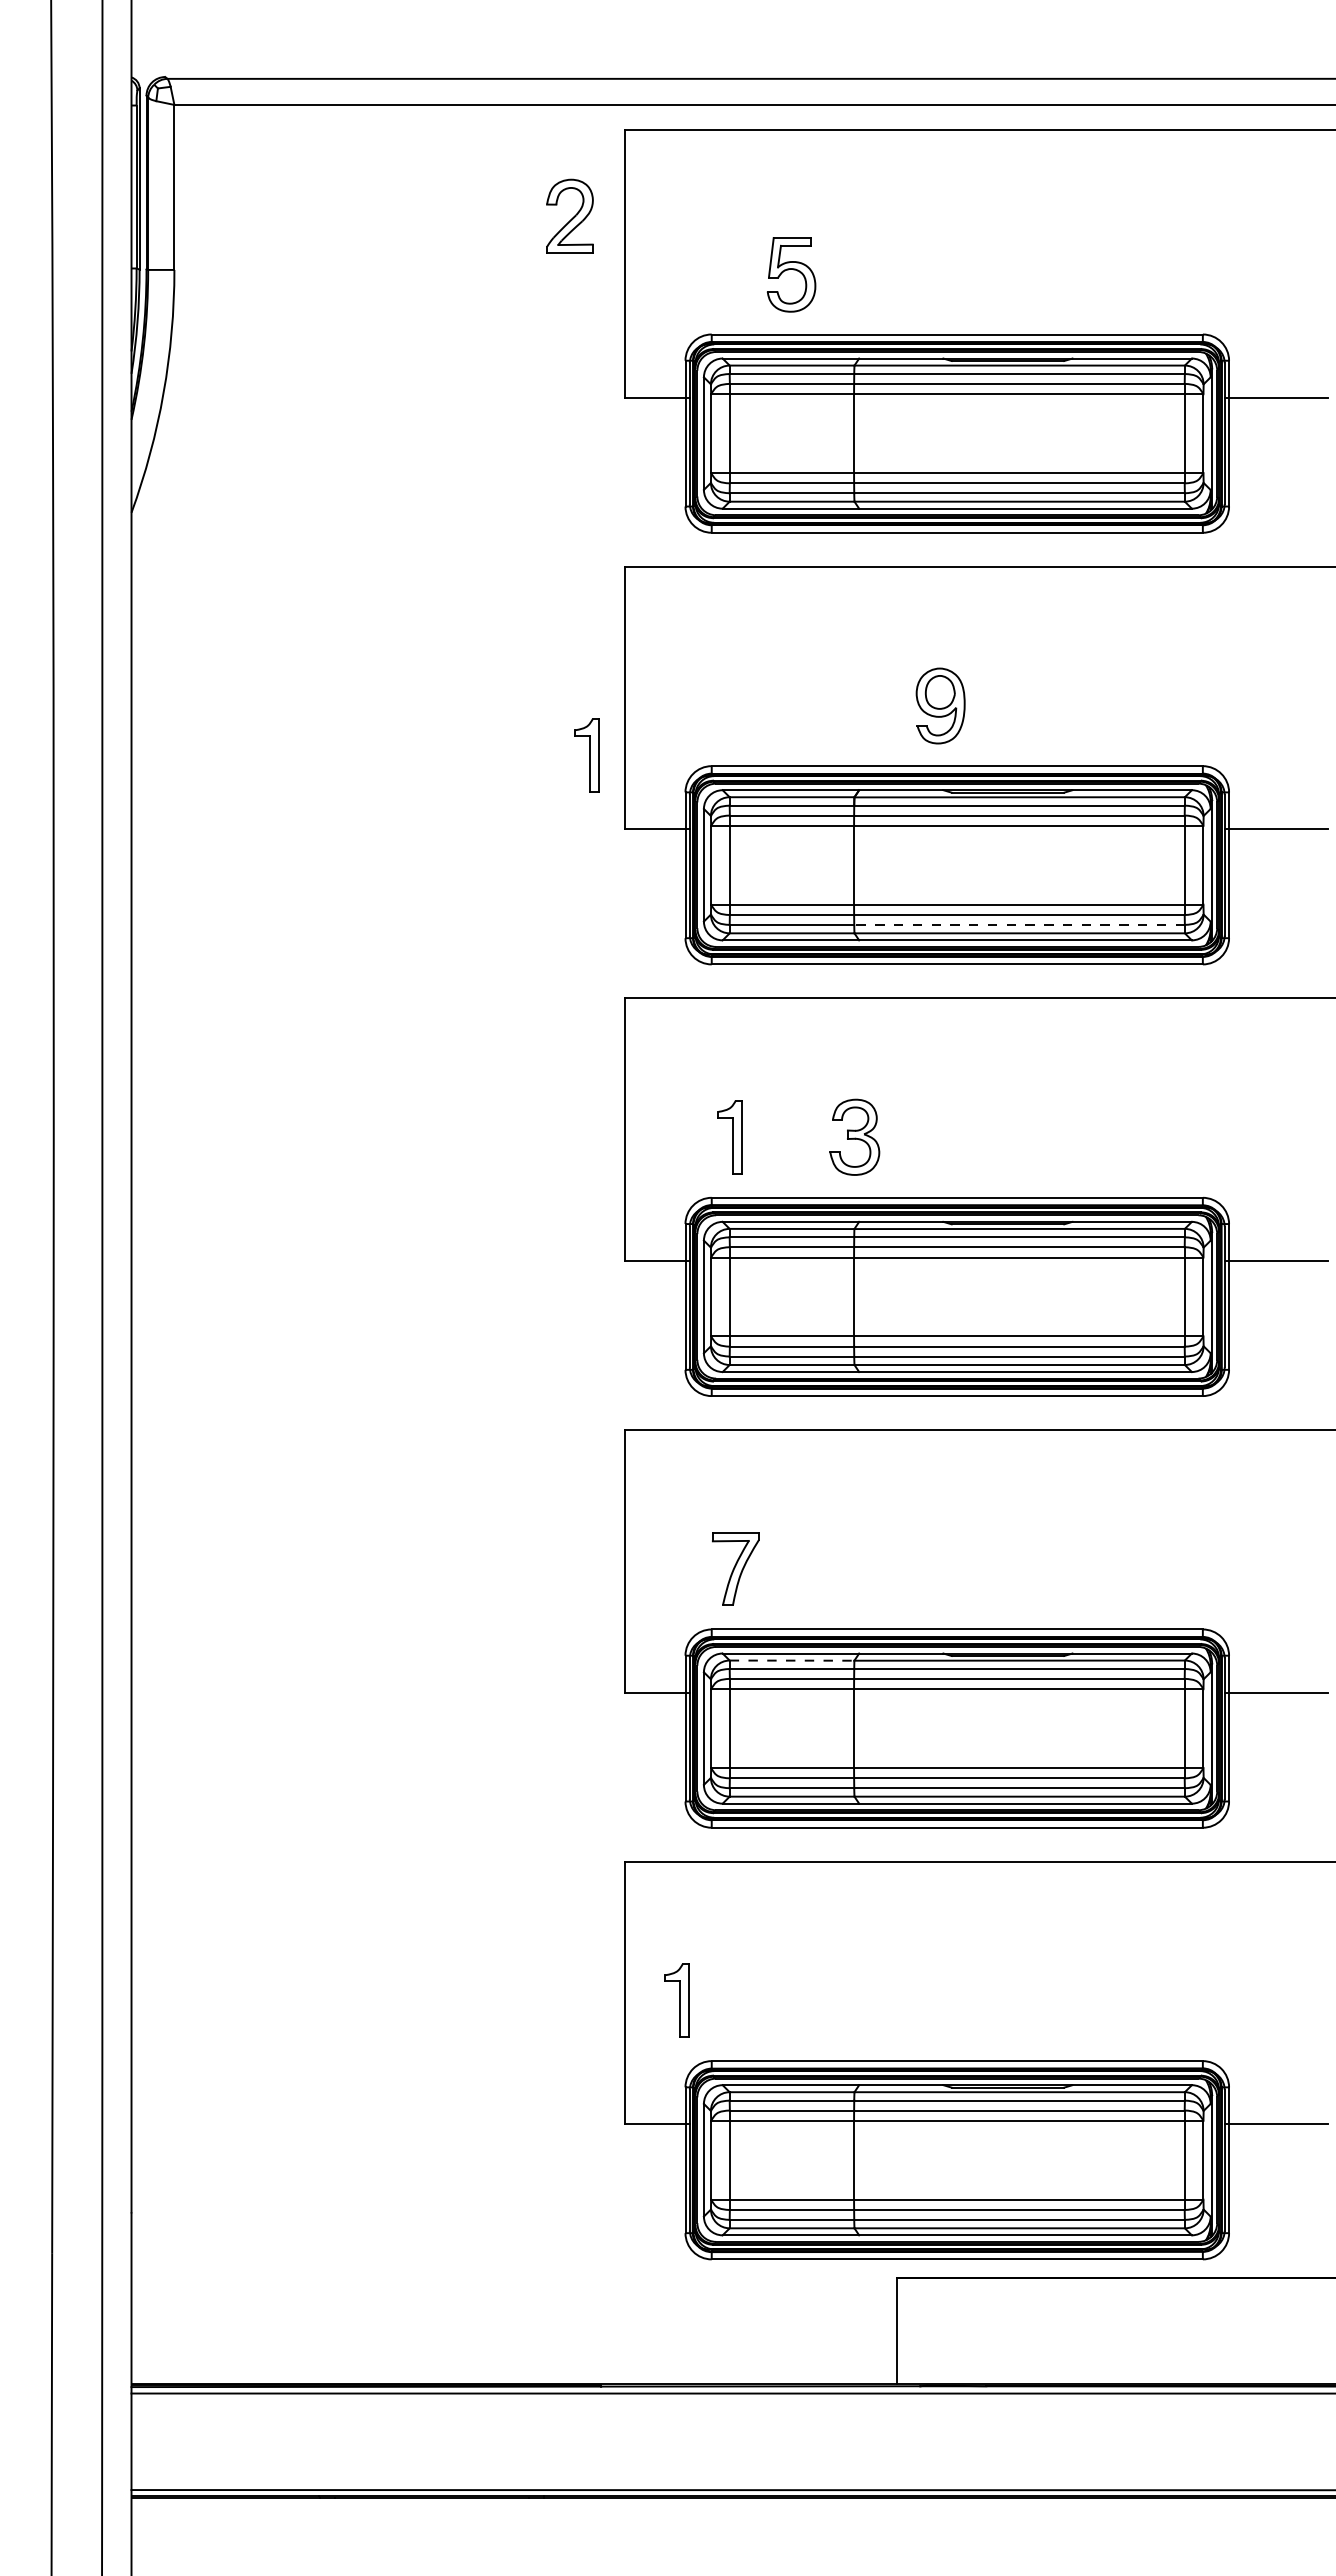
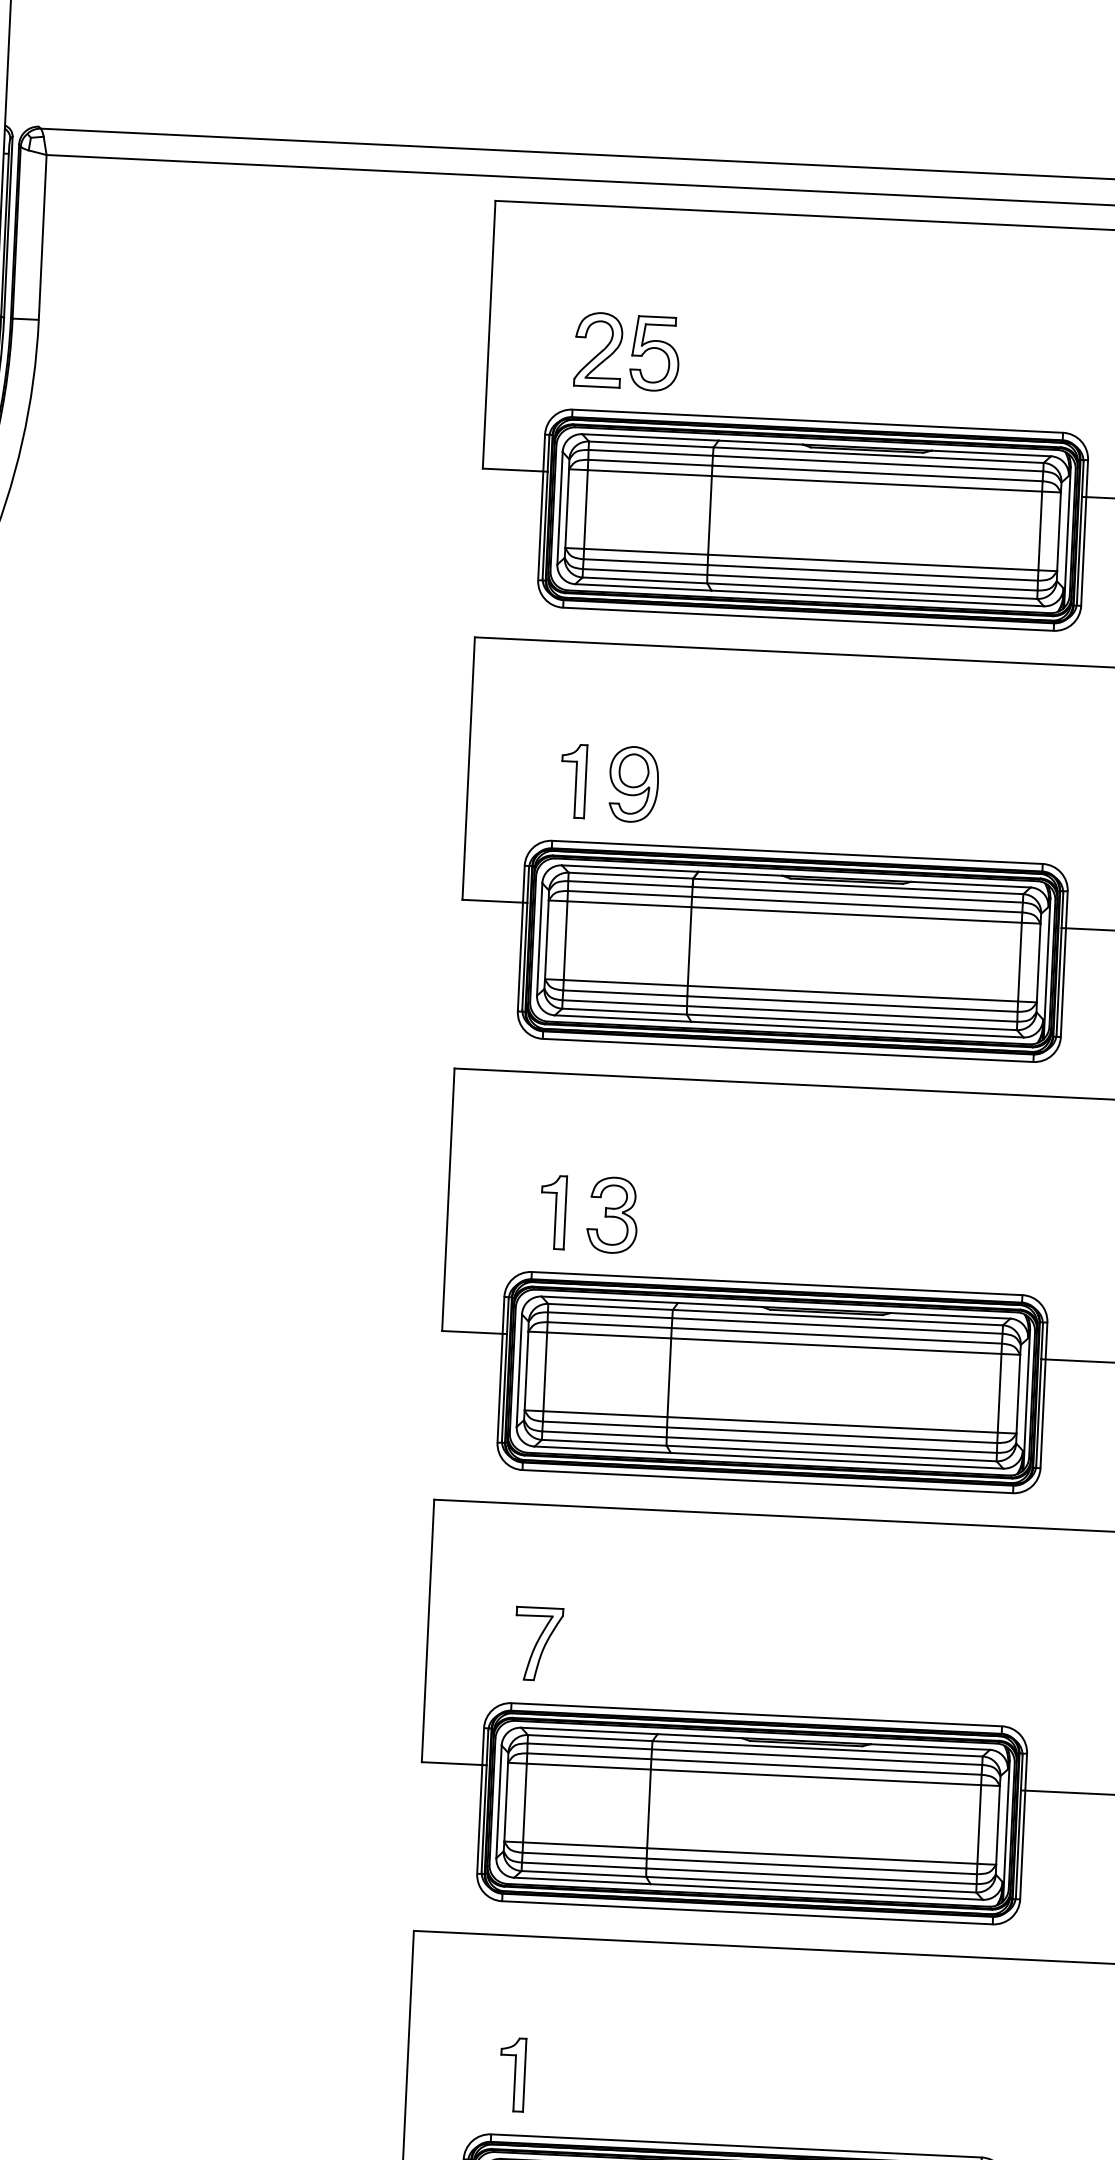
part: (569, 215) -> (598, 348), moved
part: (940, 705) -> (633, 783), moved
part: (586, 755) -> (572, 781), moved
line: (1019, 924) -> (852, 1013), dashed -> solid
part: (854, 1136) -> (612, 1214), moved
line: (792, 1660) -> (590, 1737), dashed -> solid
part: (676, 2000) -> (511, 2074), moved

